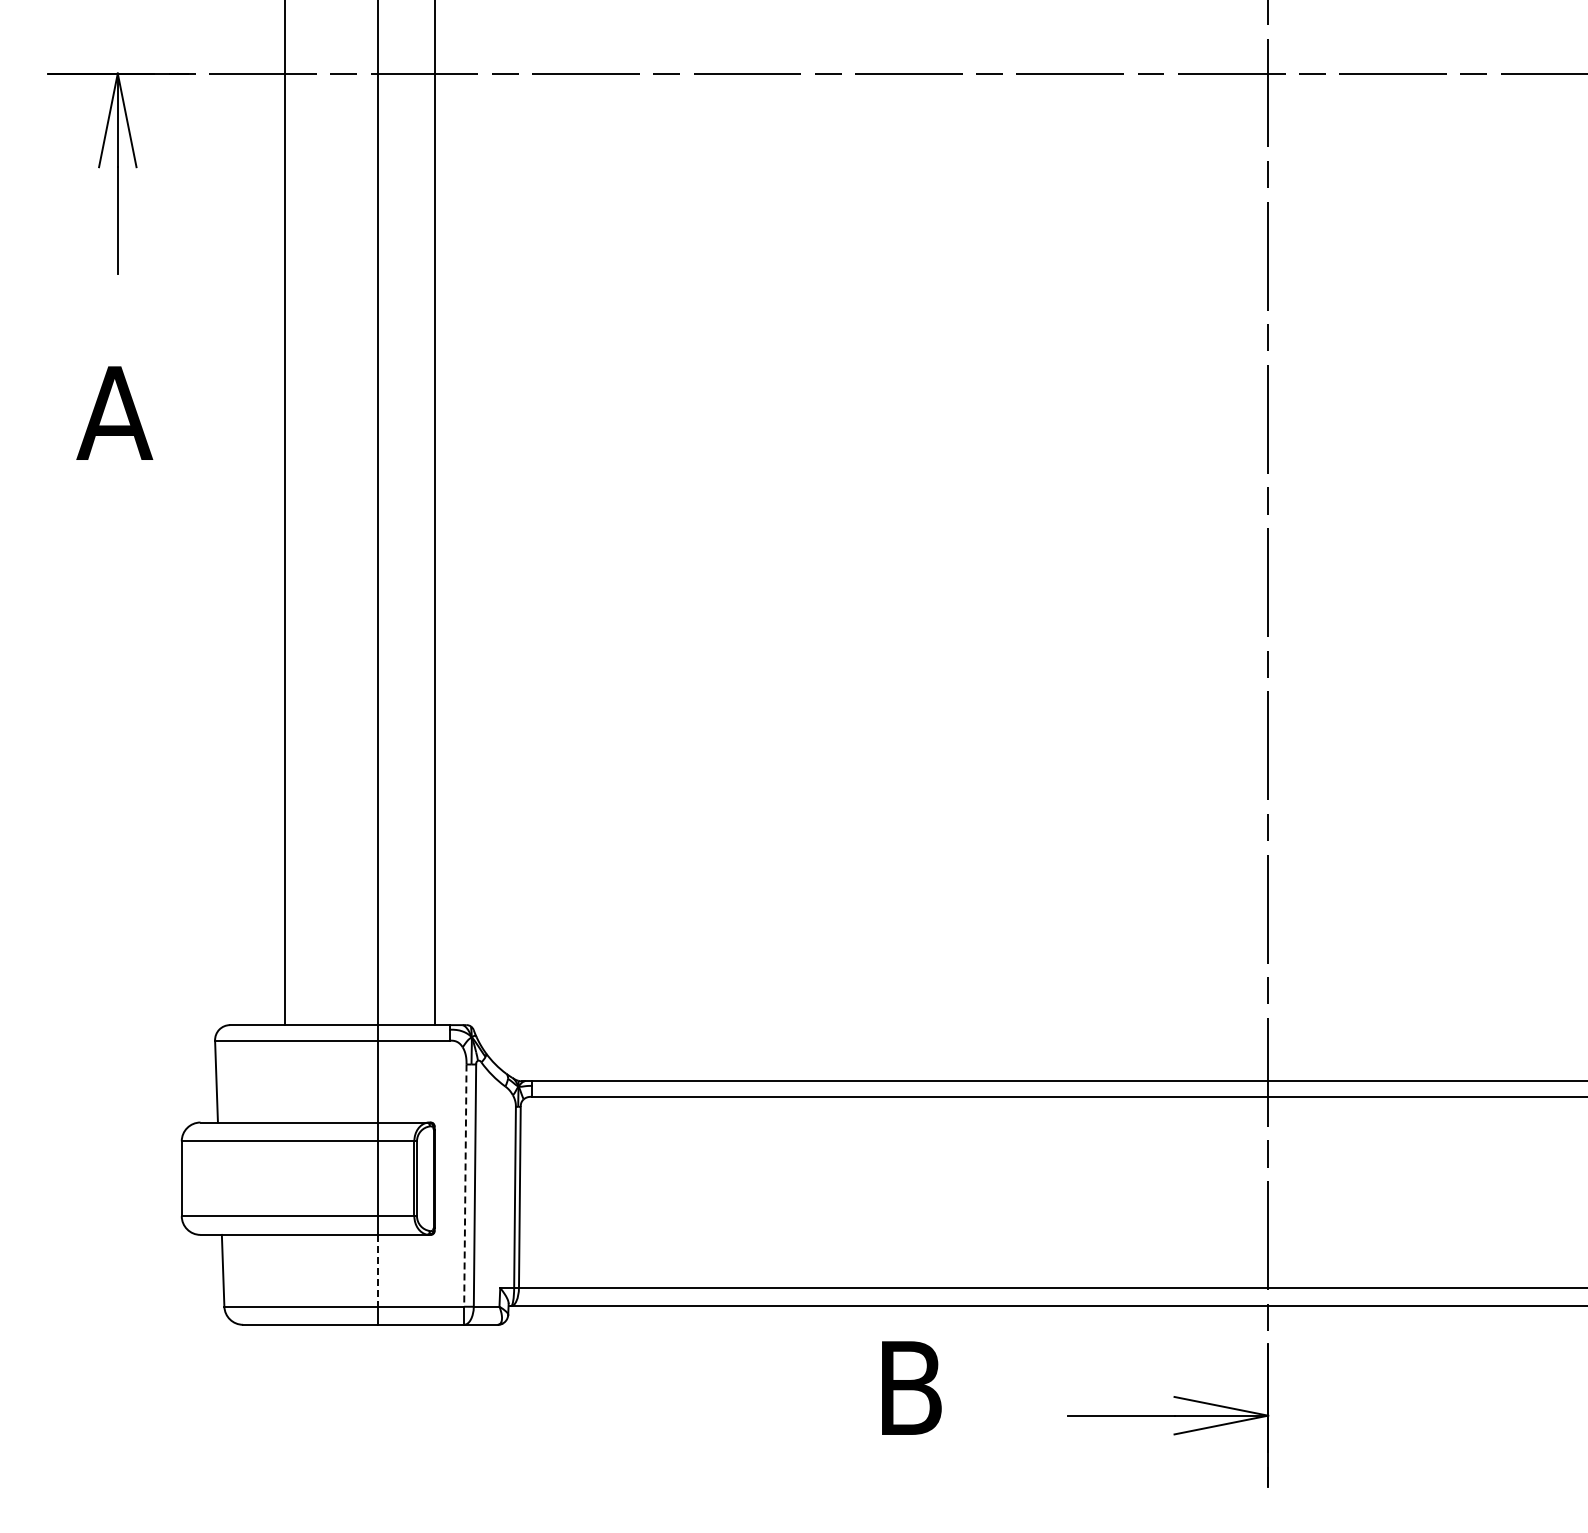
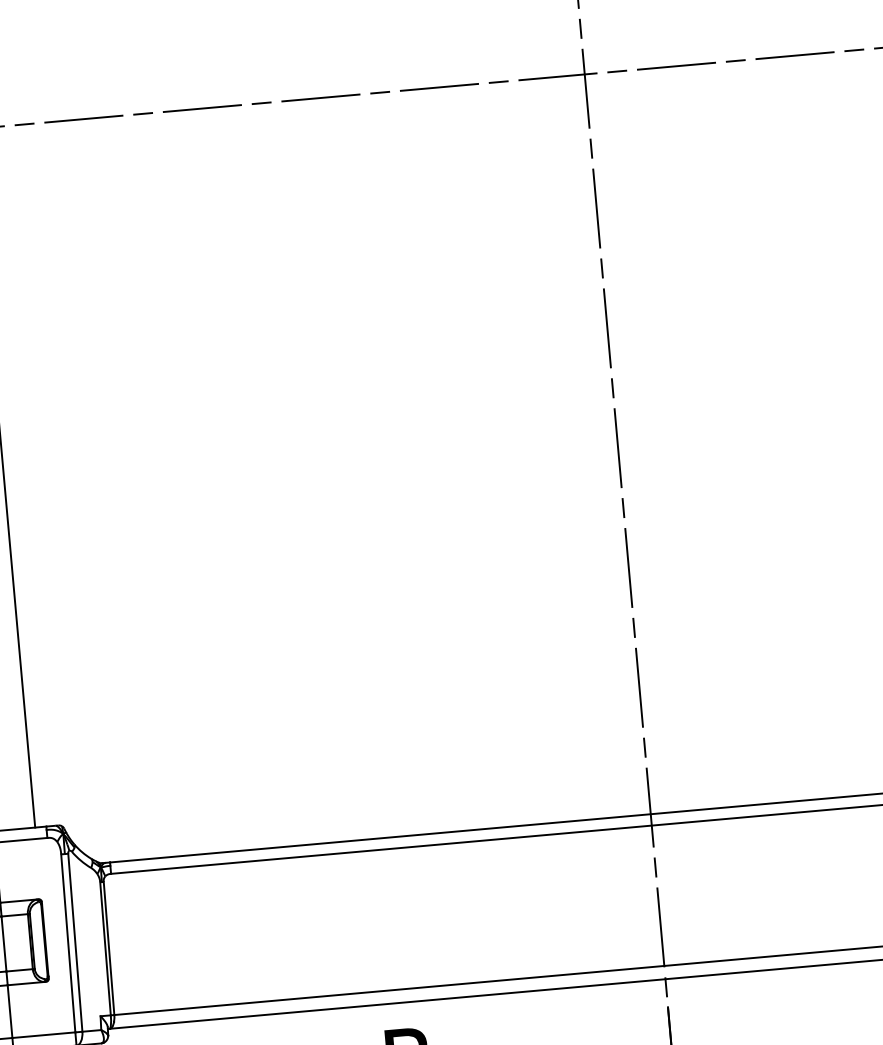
line: (465, 1186) -> (68, 944), dashed -> solid
line: (378, 1270) -> (10, 1011), dashed -> solid

